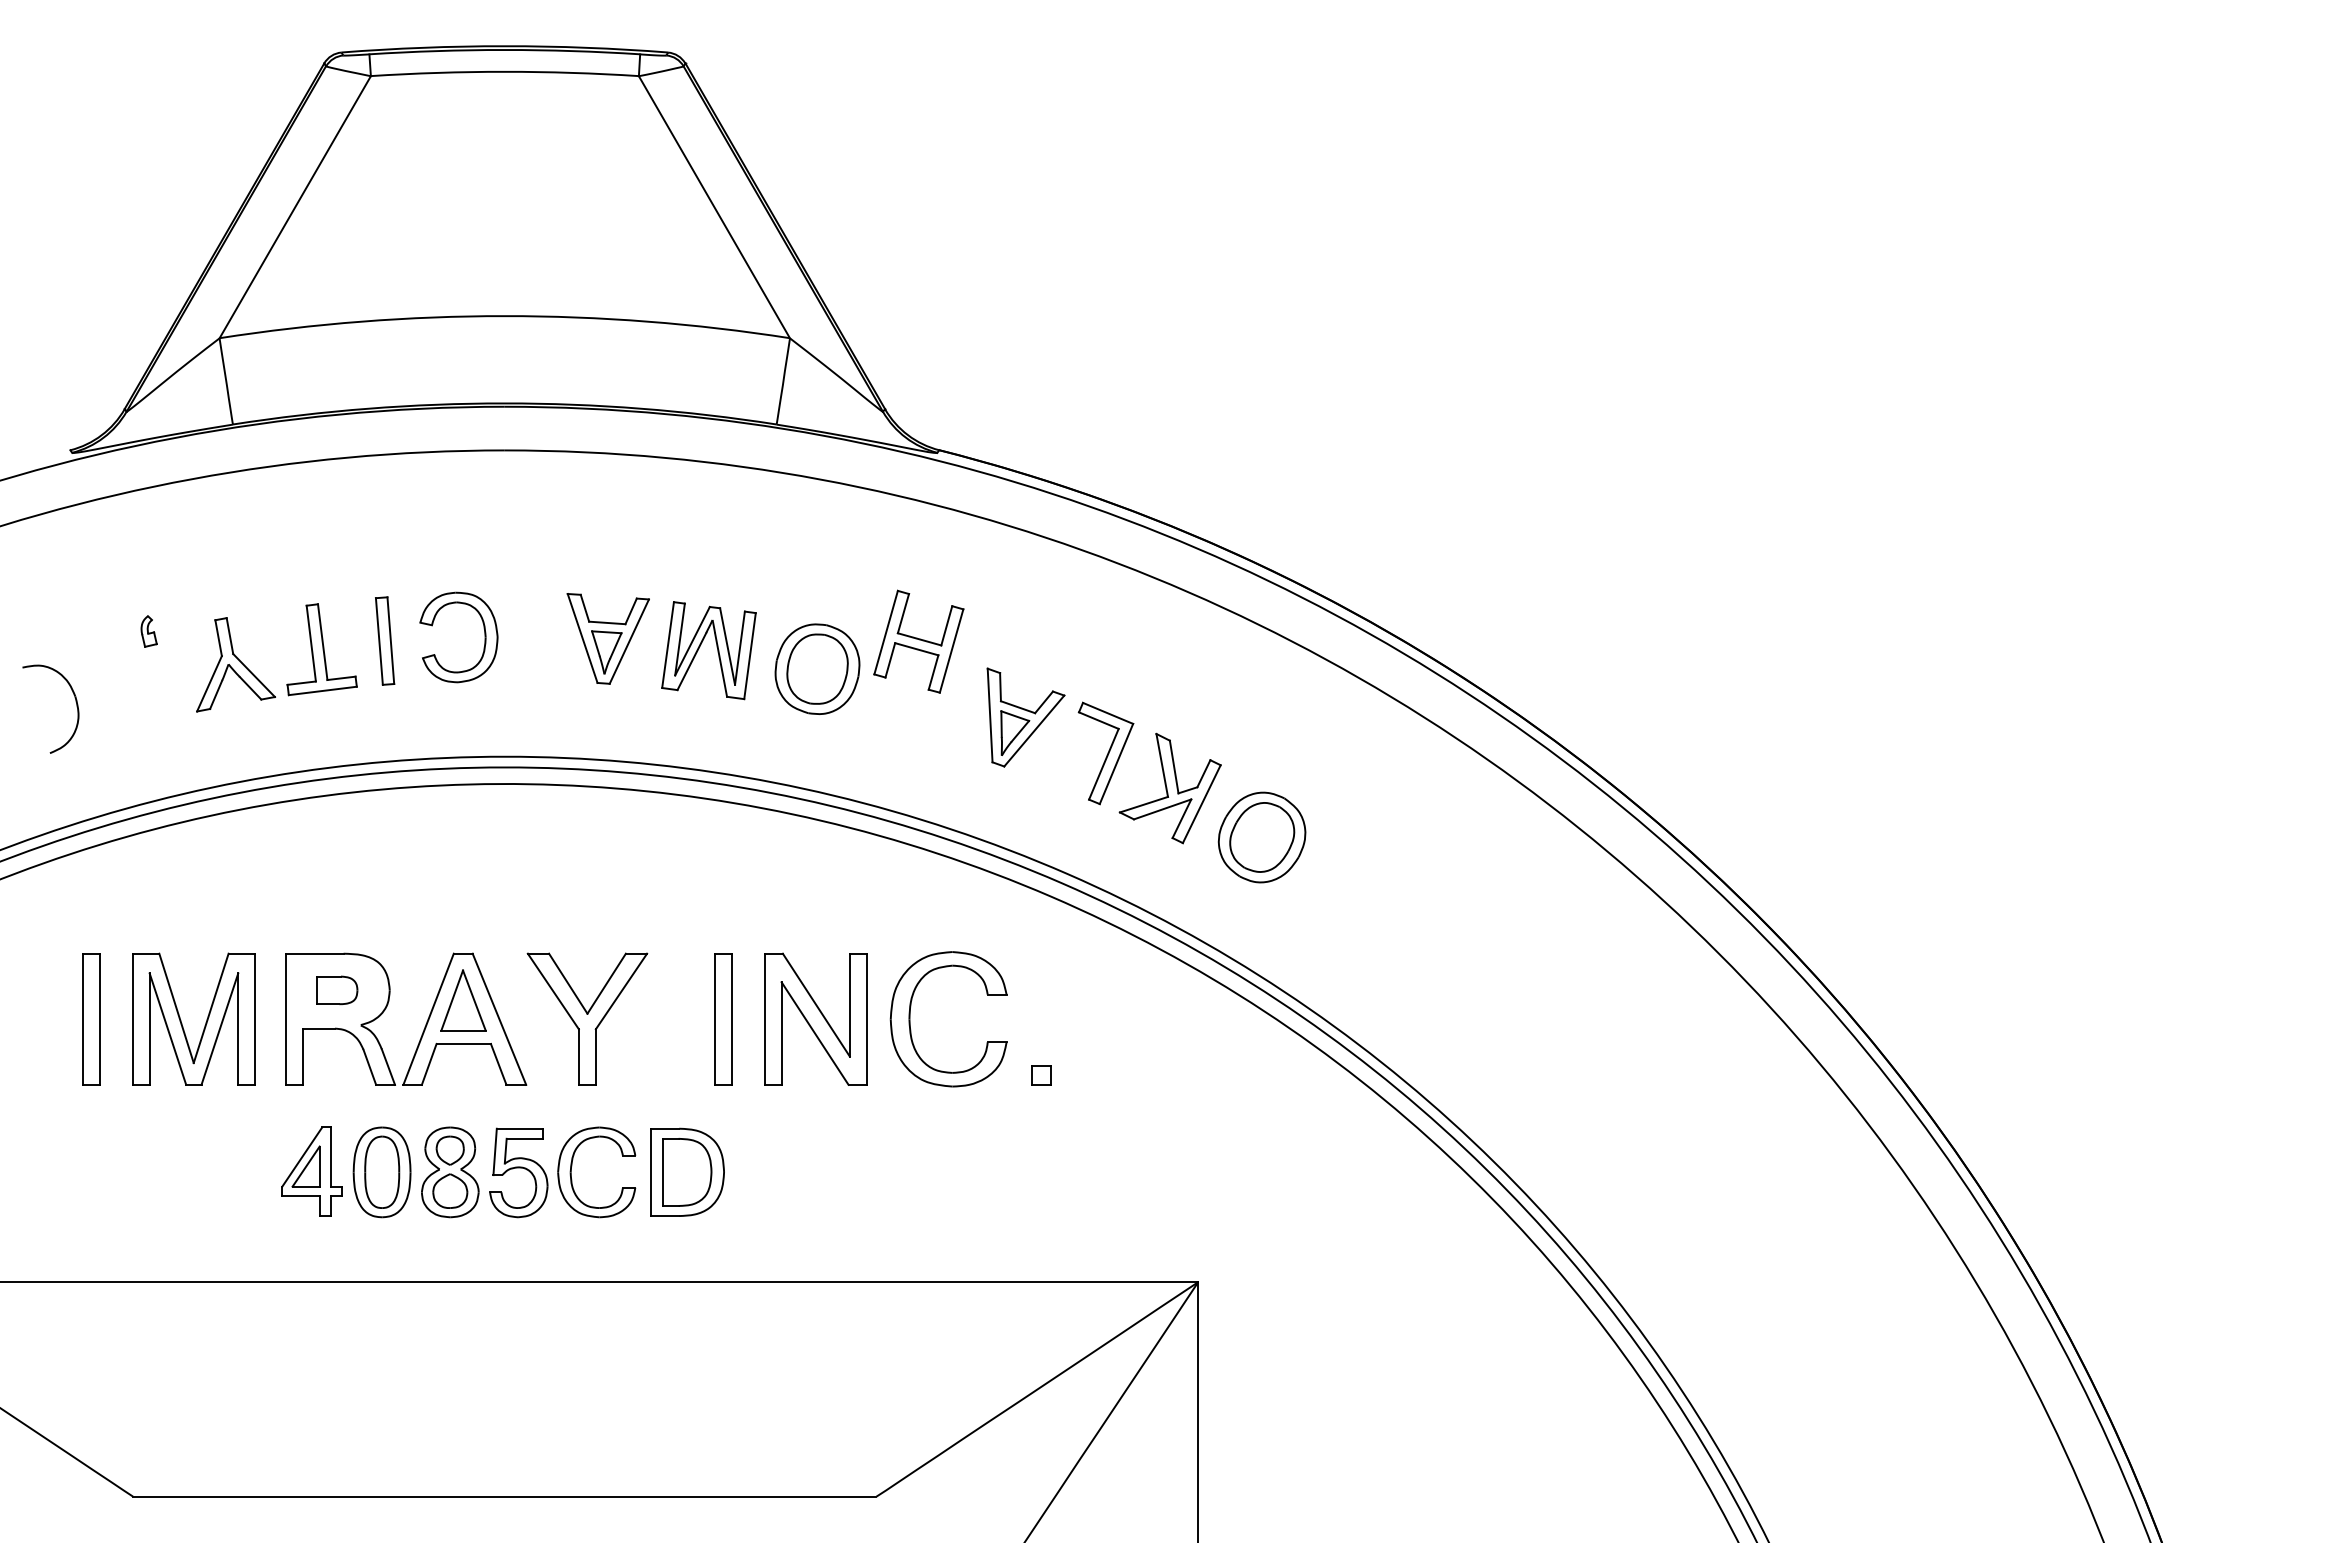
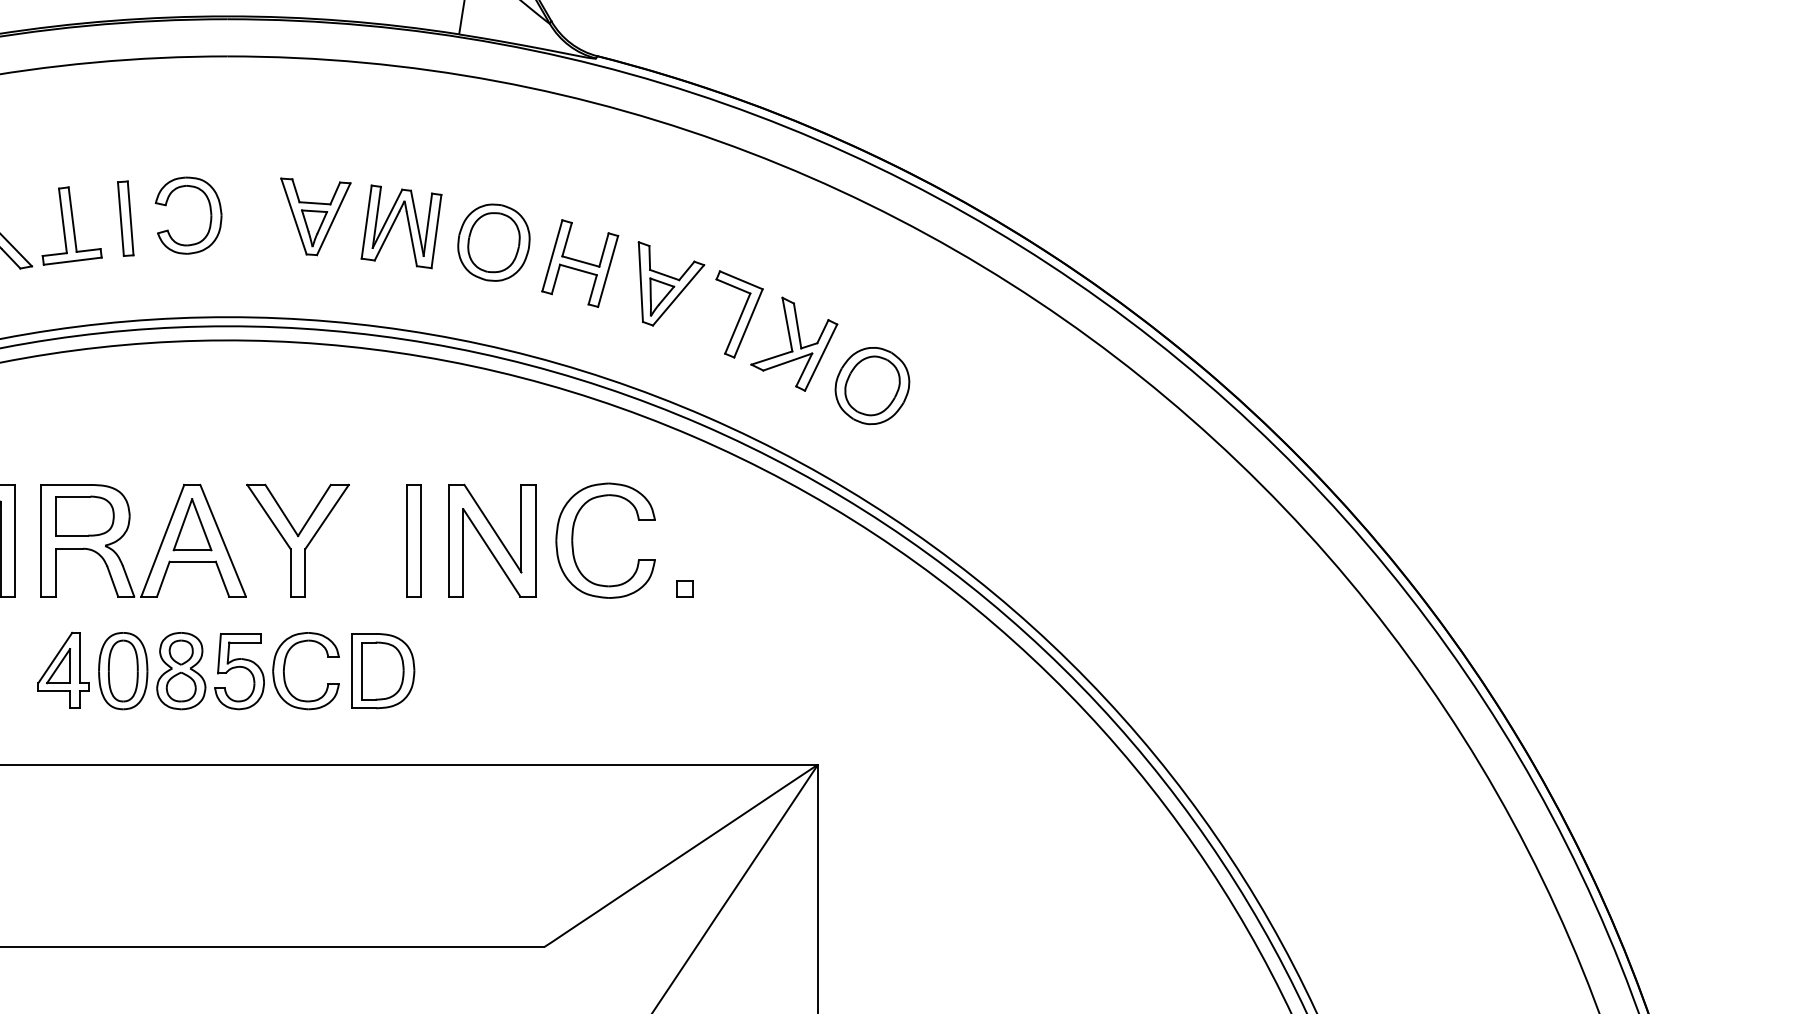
part: (918, 641) -> (579, 263), moved
part: (336, 990) -> (84, 516), size x1.67

